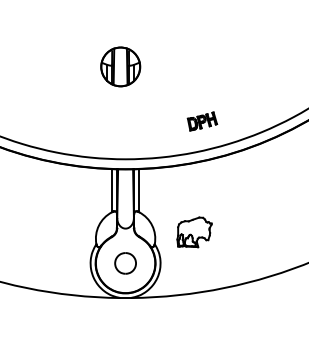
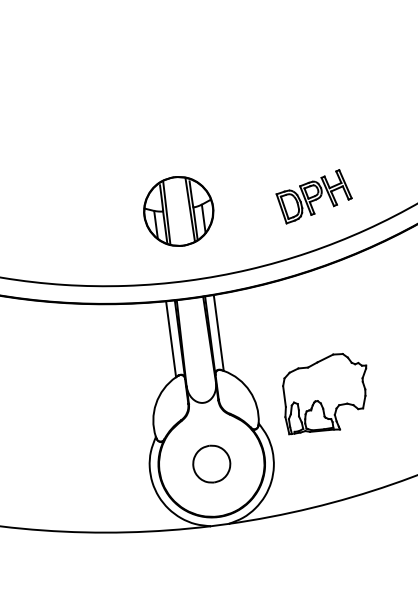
part: (120, 66) -> (178, 210), moved
part: (202, 121) -> (314, 196), size x1.43
part: (194, 232) -> (325, 393), size x1.43

